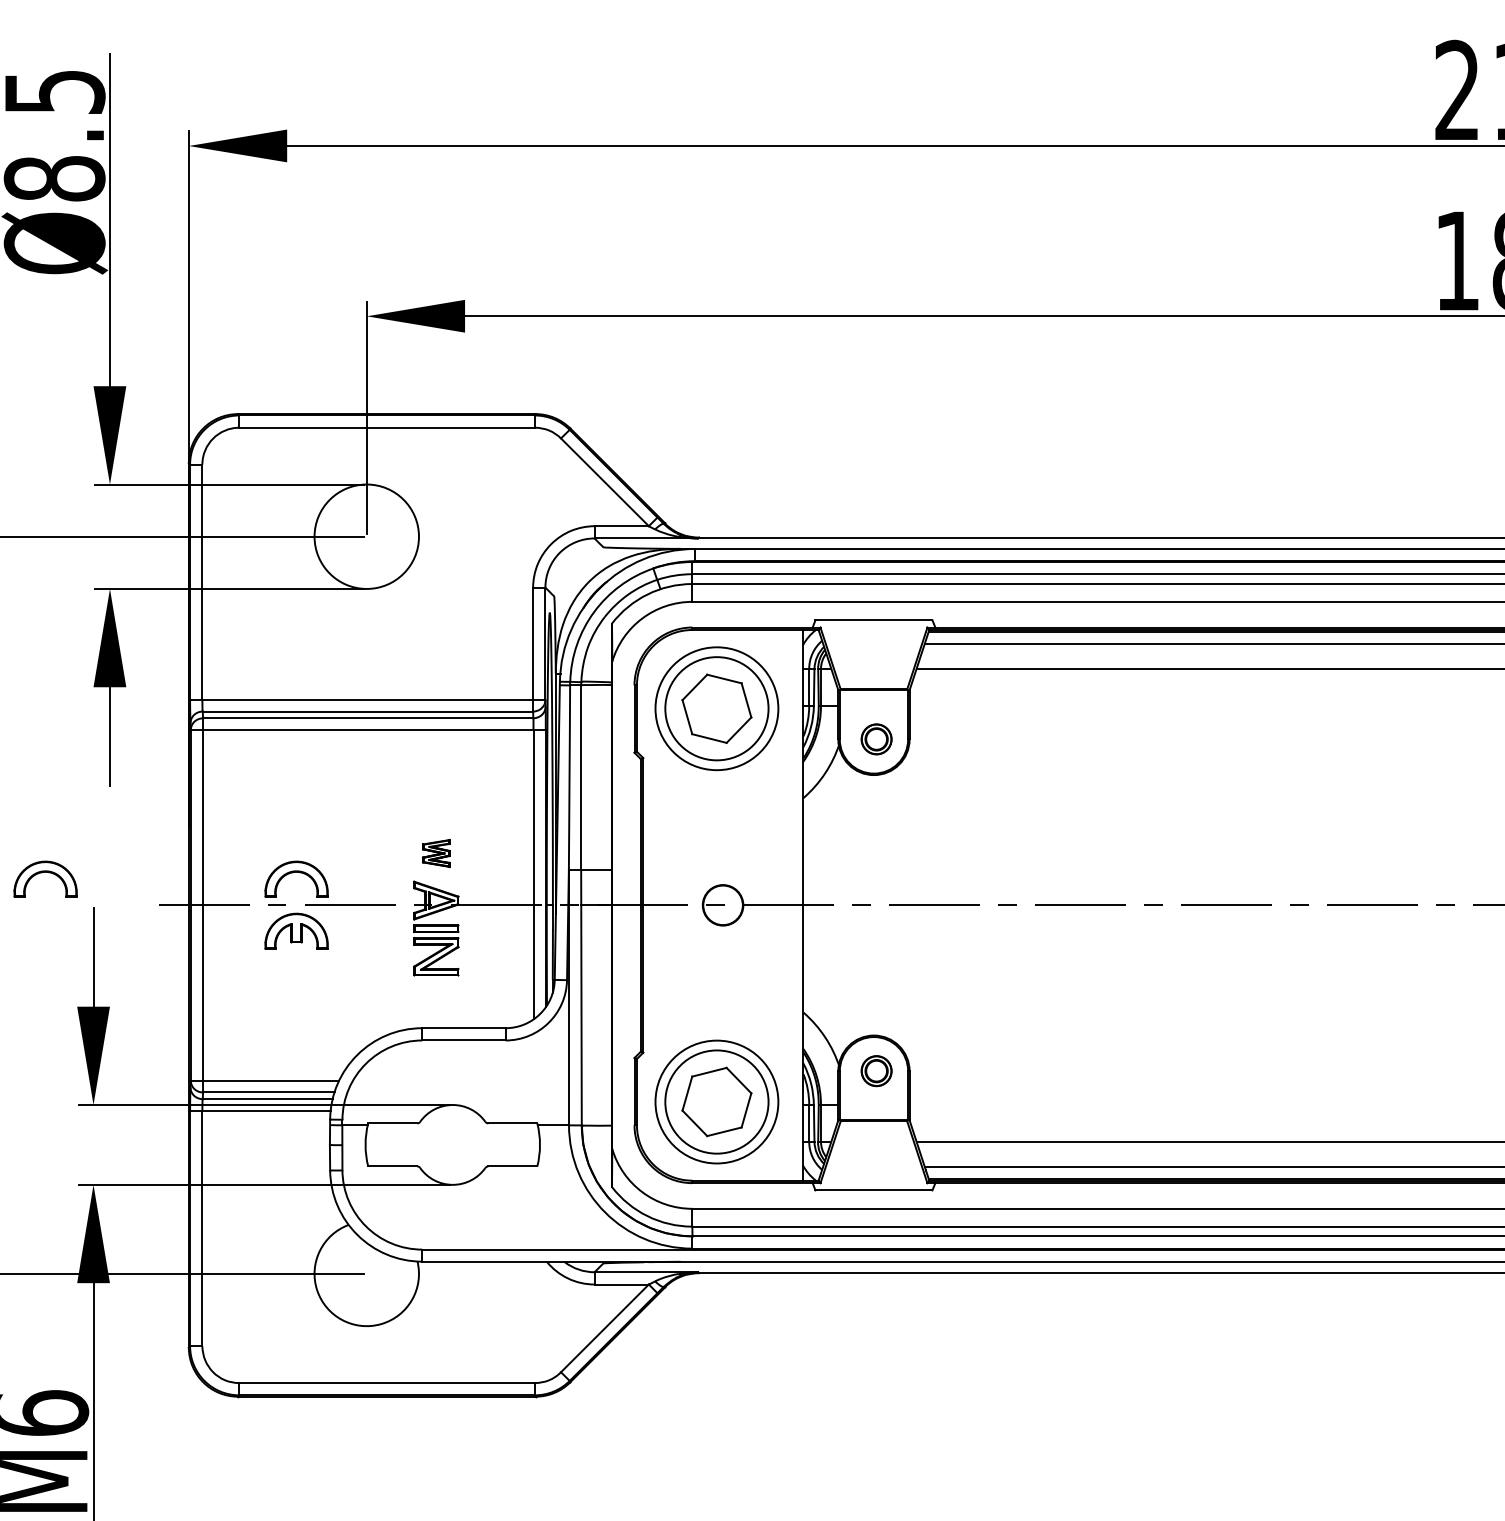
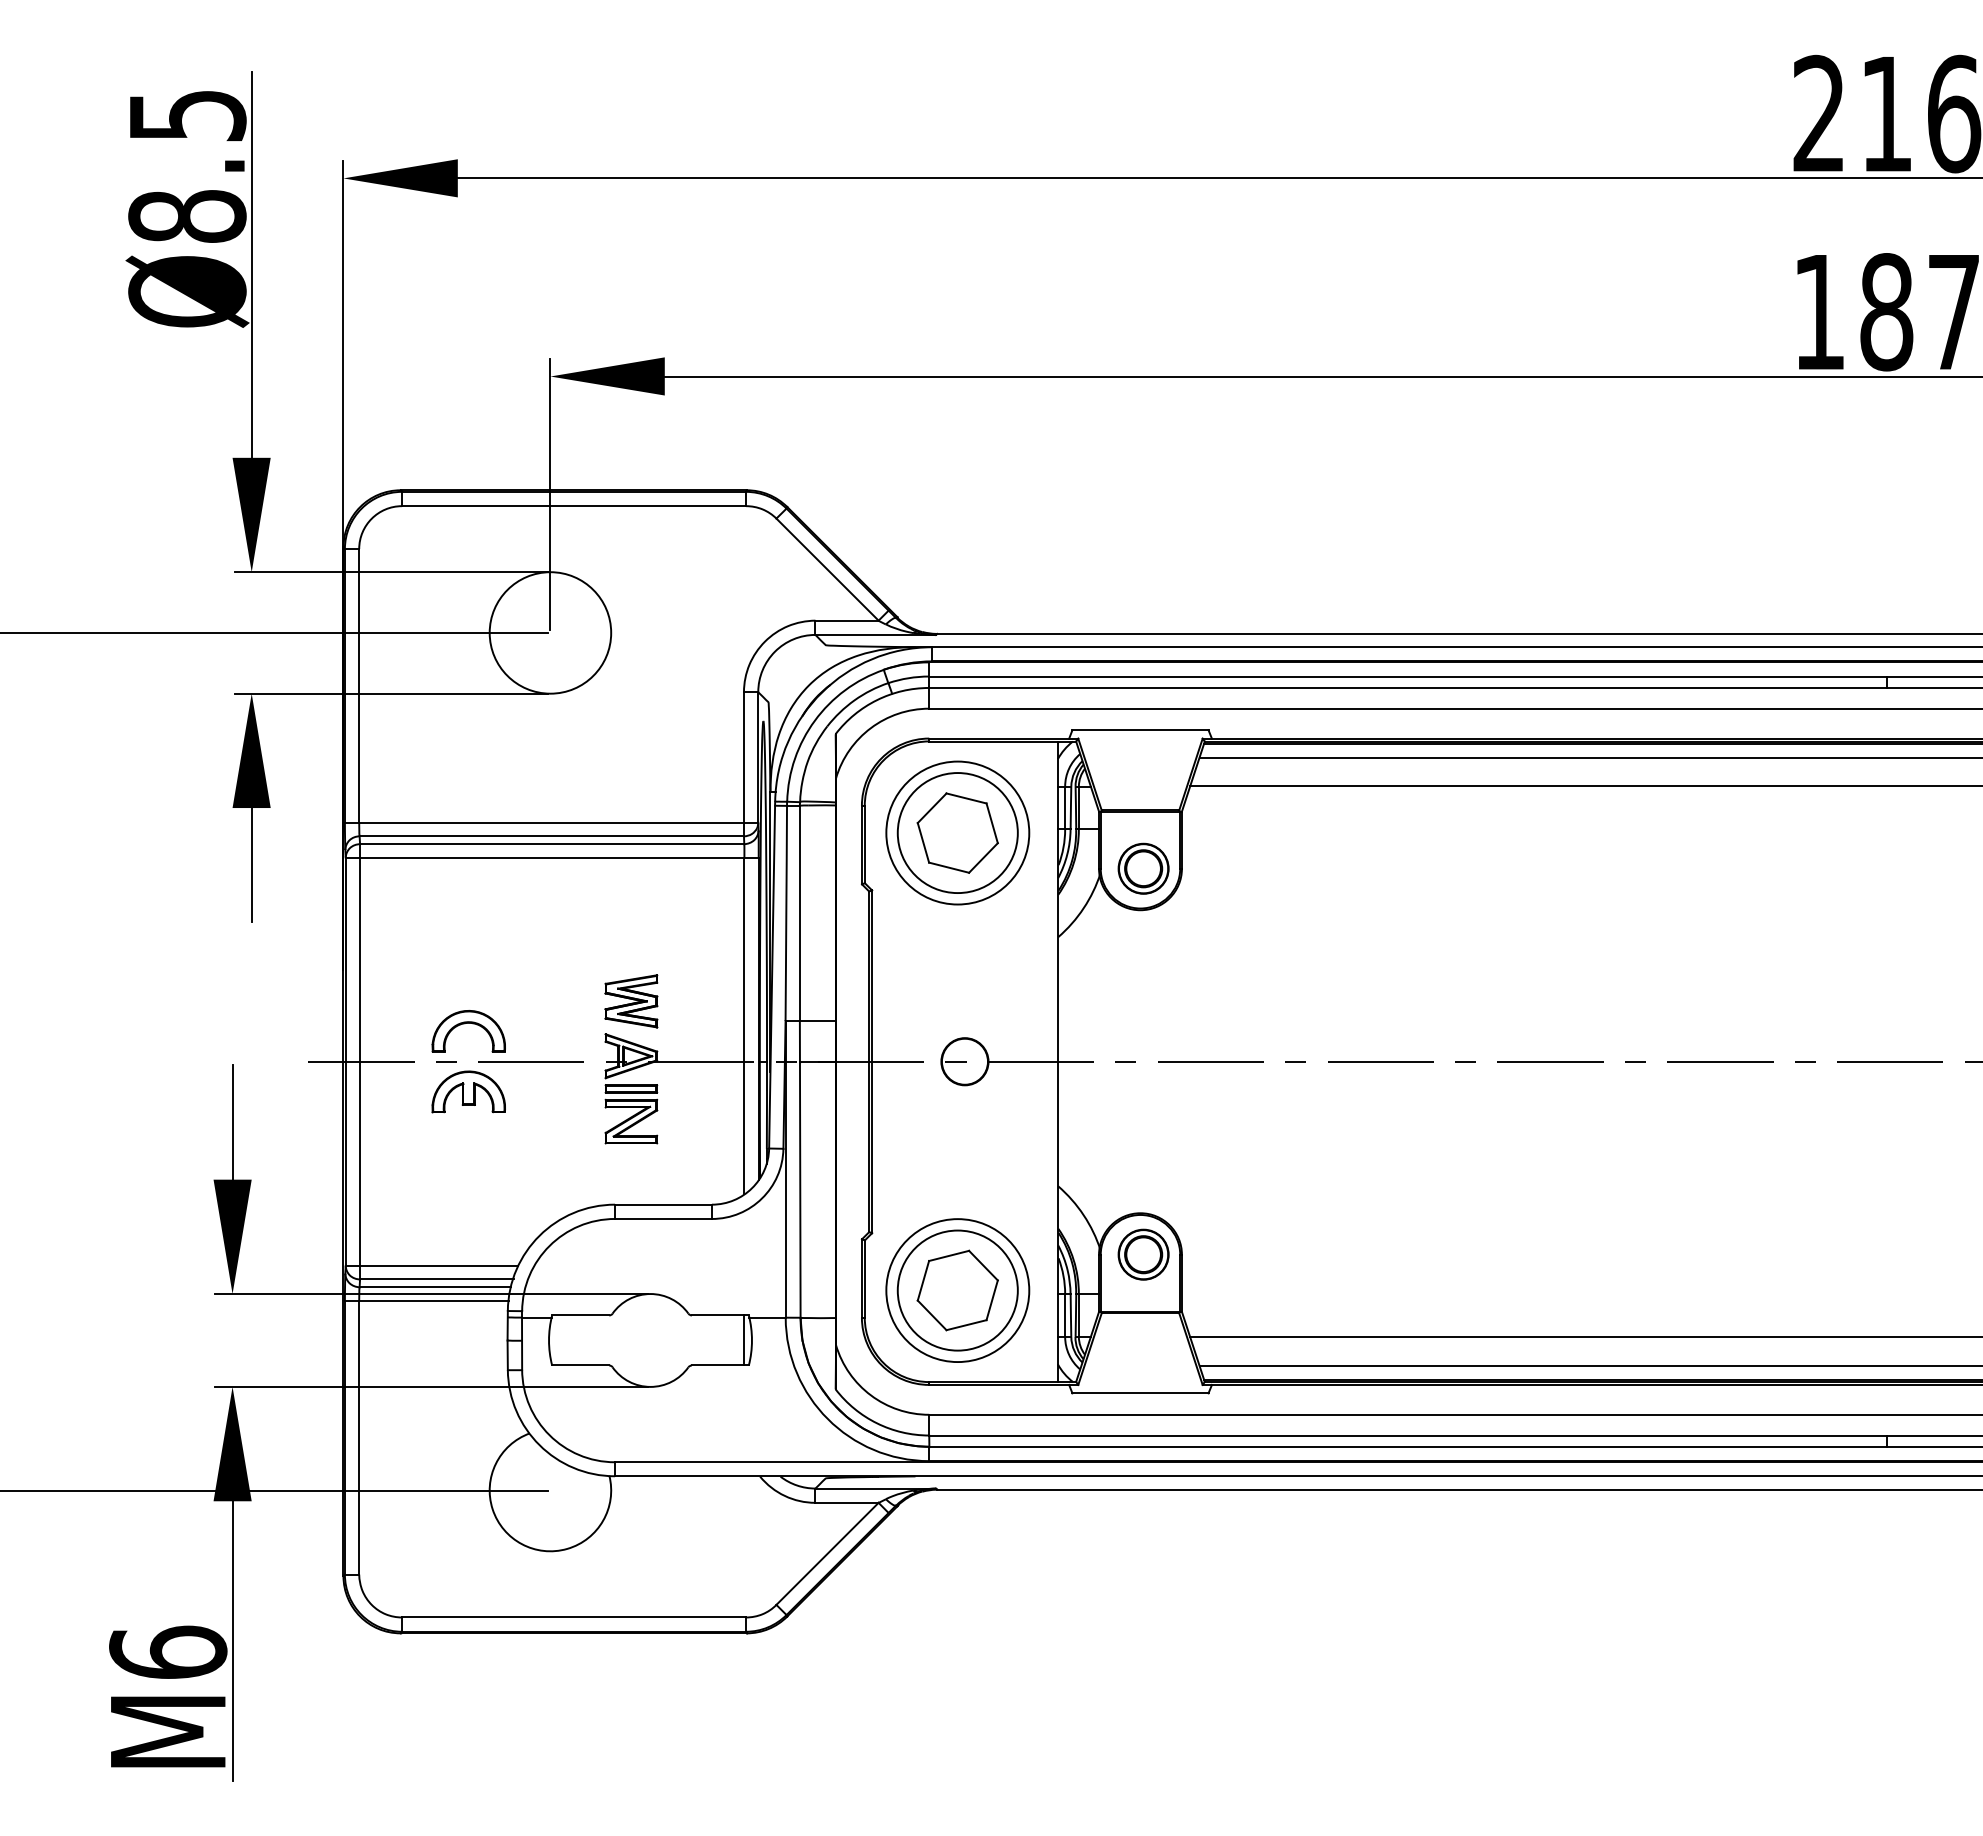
part: (876, 739) -> (1143, 868), size x1.43
part: (436, 853) -> (631, 1001), size x1.67
part: (45, 872) -> (176, 1023), removed
part: (876, 1071) -> (1143, 1254), size x1.43
line: (532, 1144) -> (743, 1340), added

